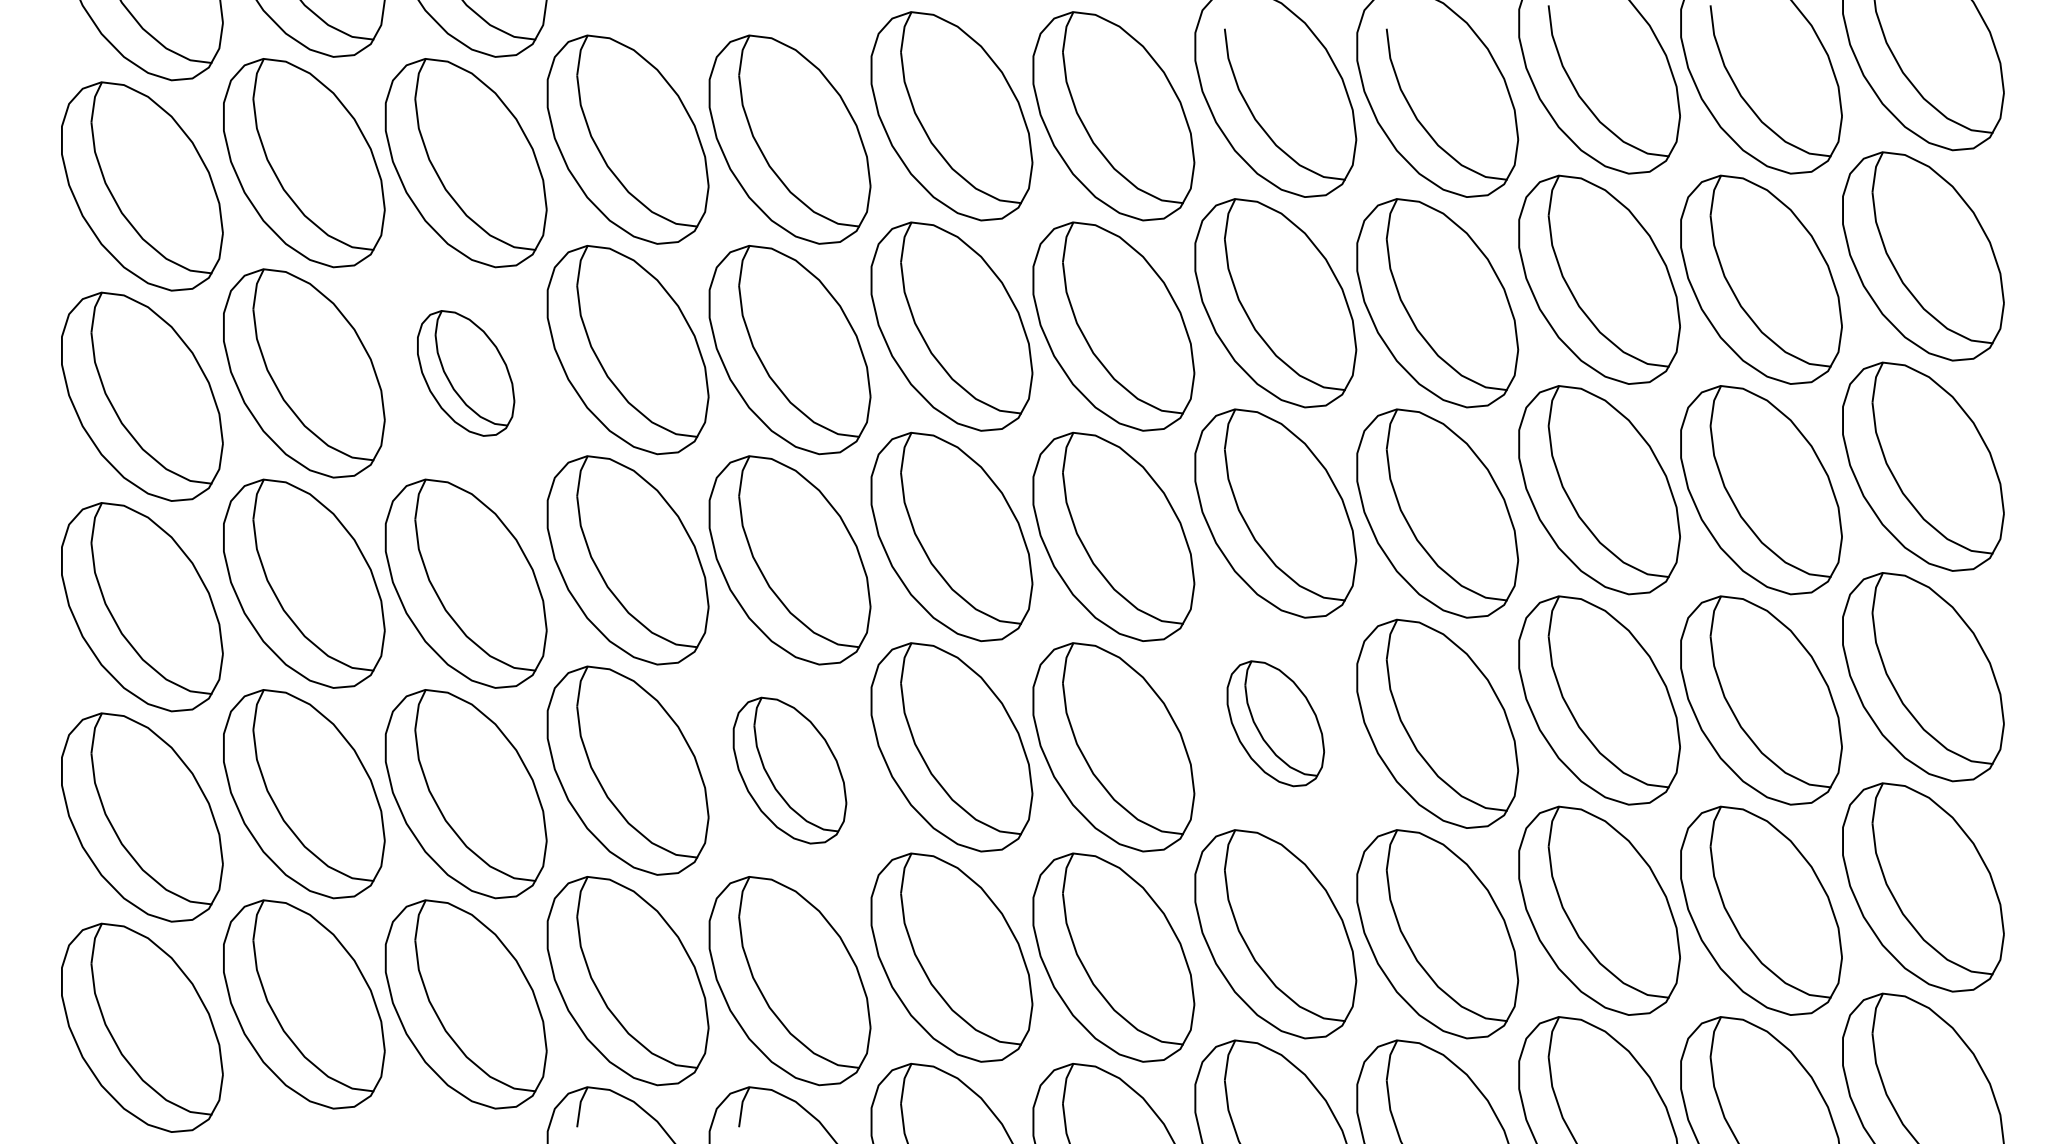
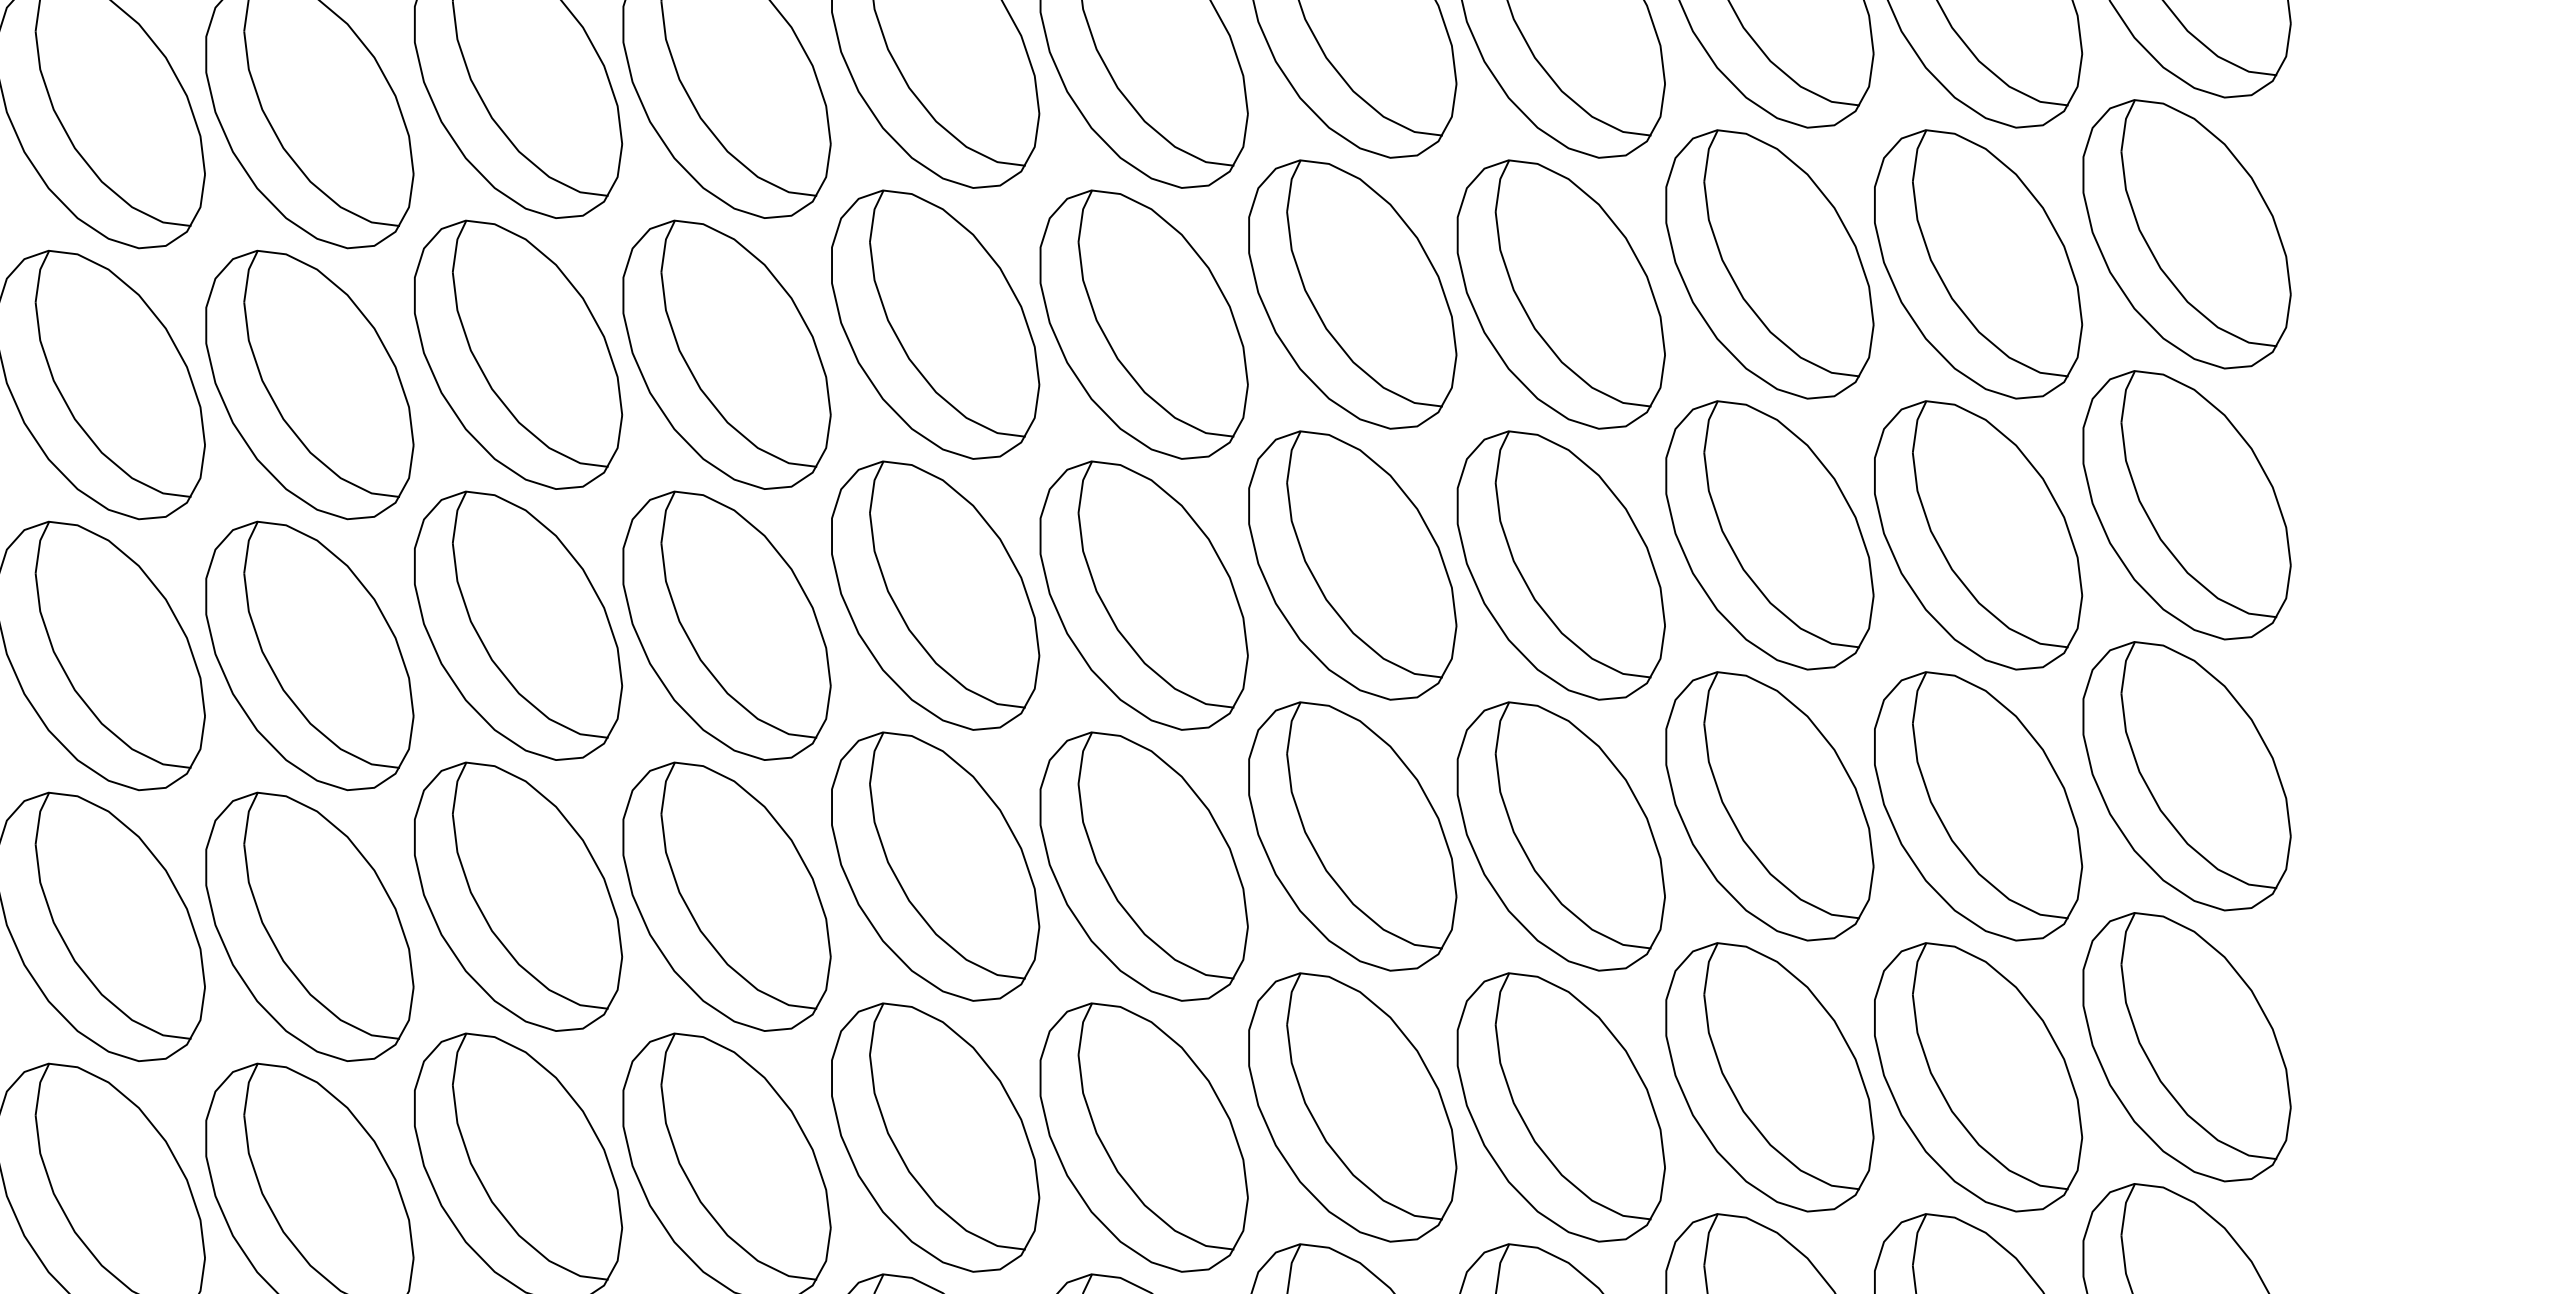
part: (465, 373) -> (308, 385), size x1.67
part: (1275, 723) -> (1352, 835), size x1.67
part: (789, 770) -> (726, 896), size x1.43

